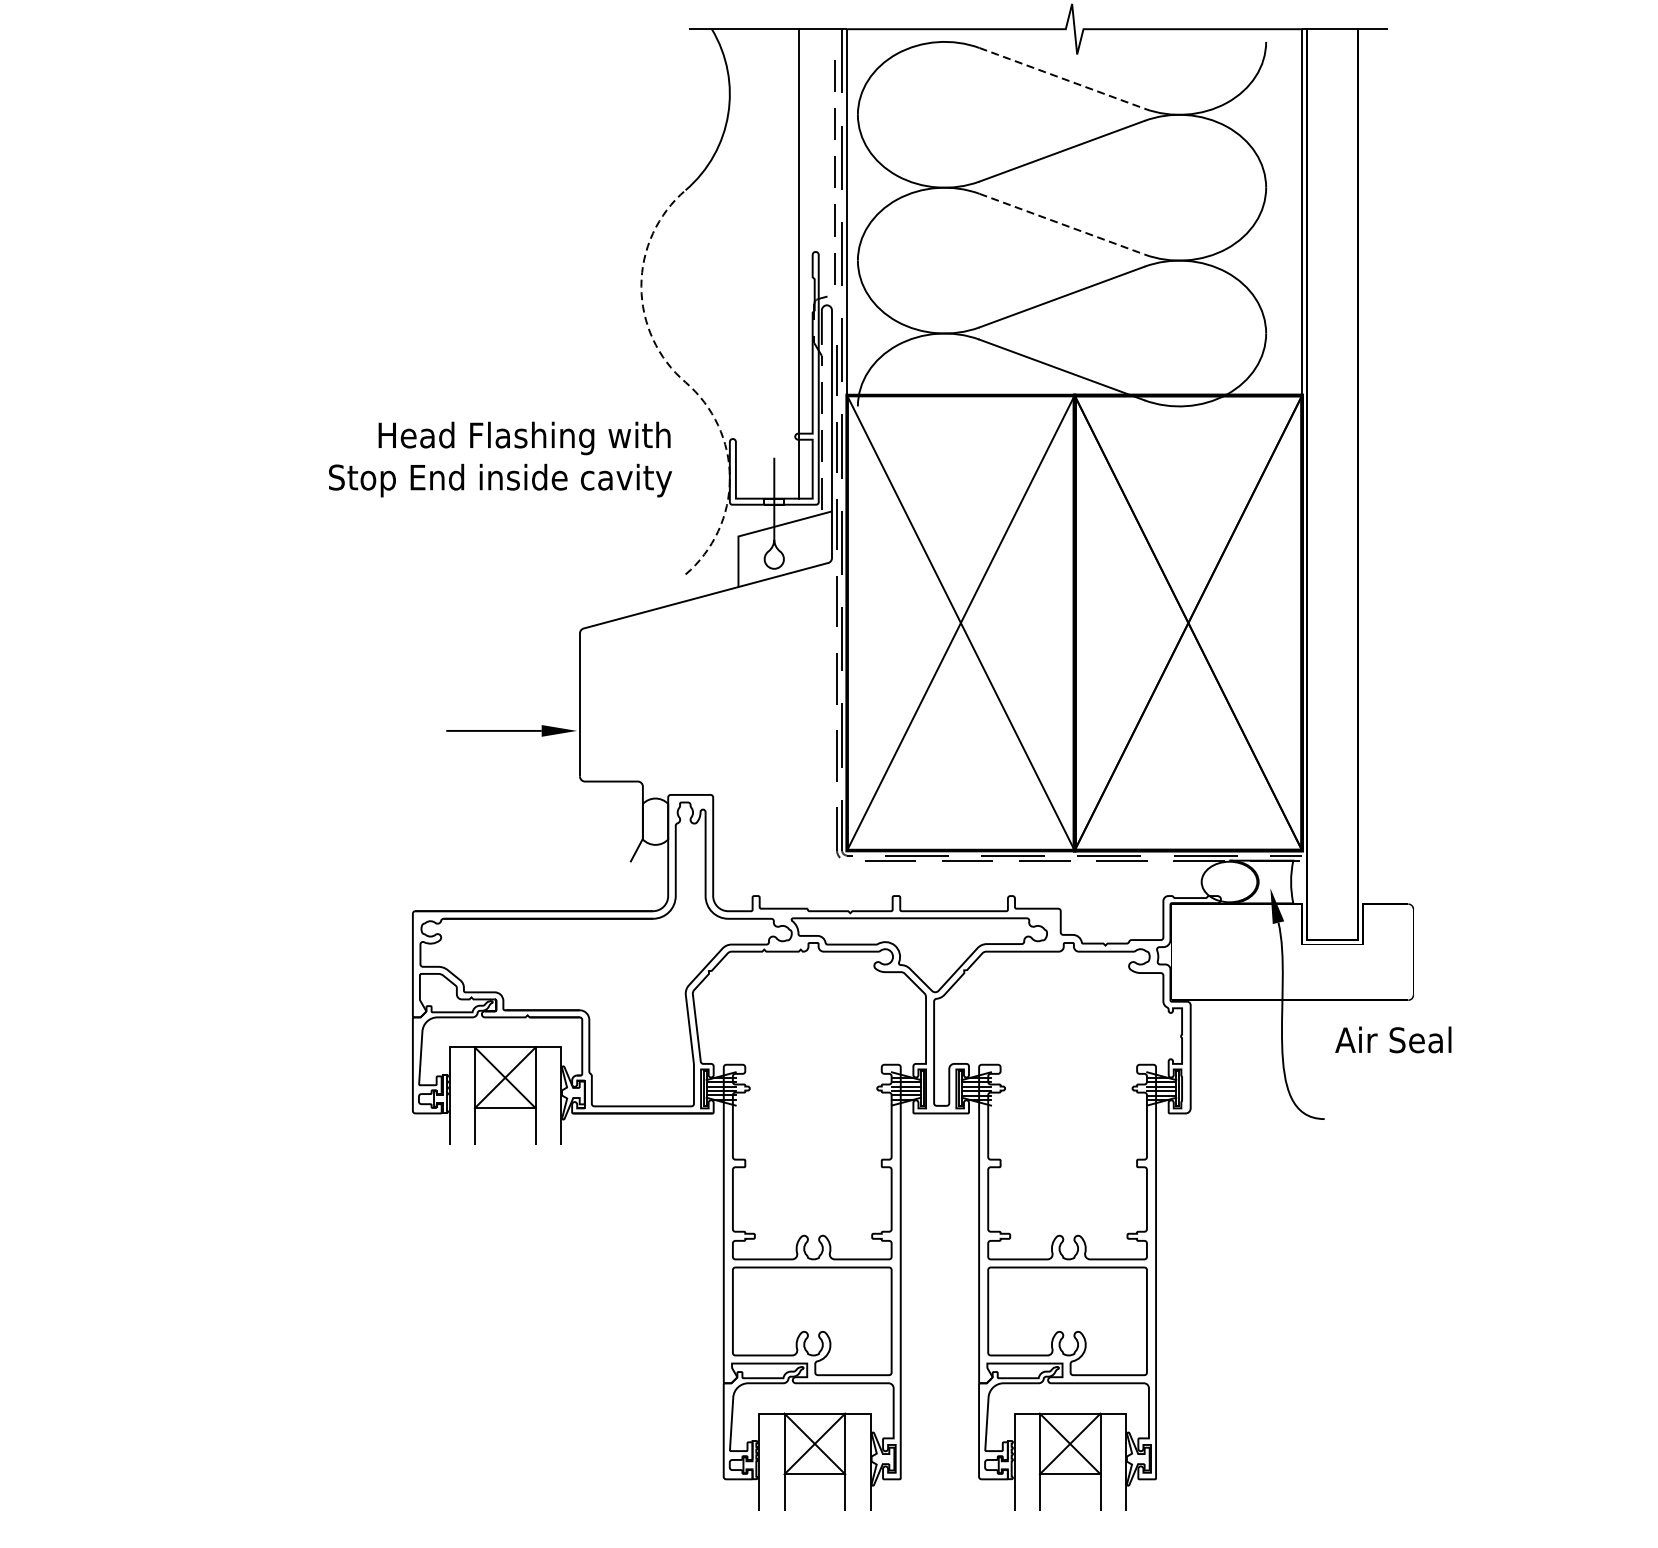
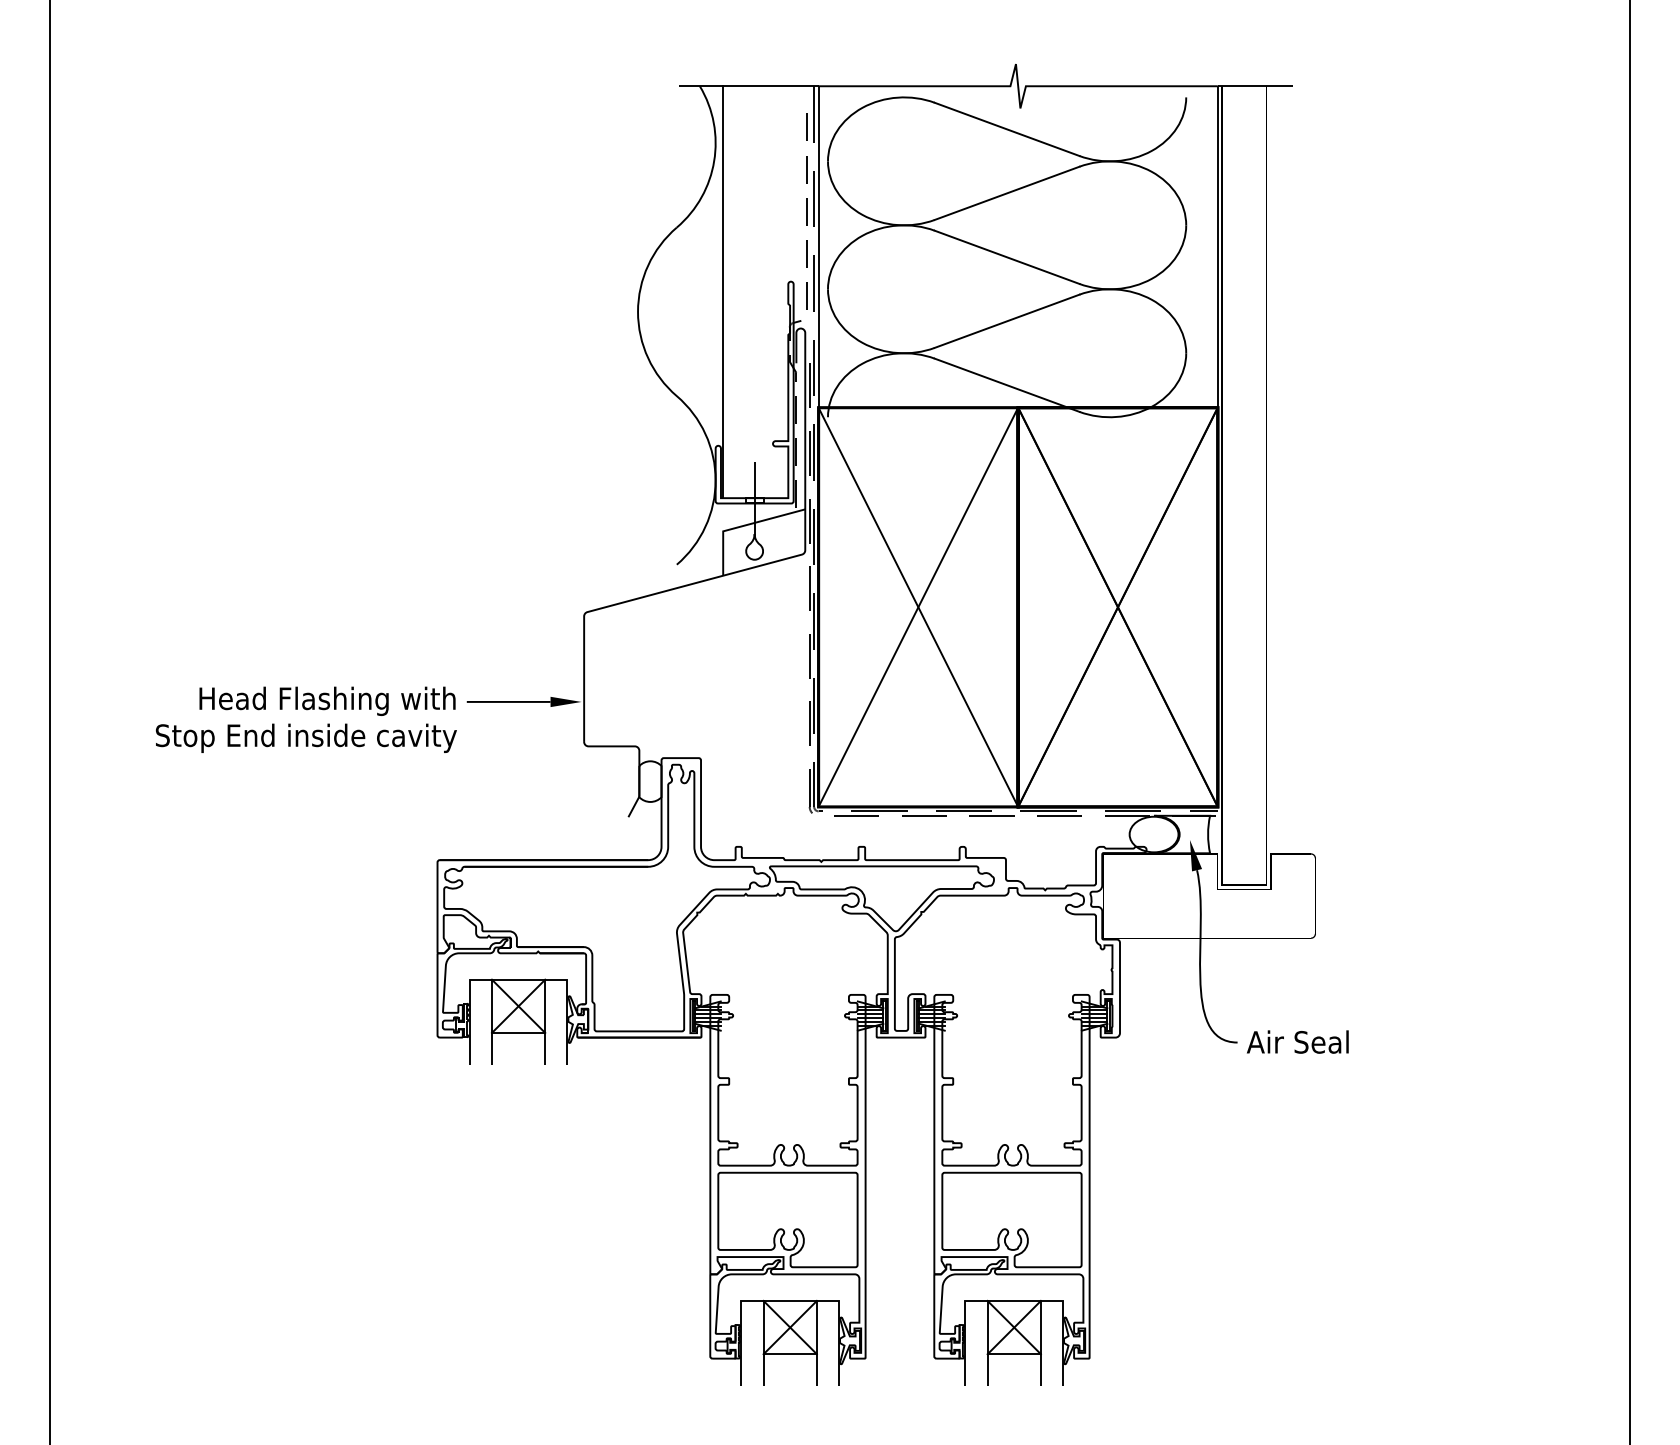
line: (1062, 78) -> (1007, 129), dashed -> solid
line: (1062, 224) -> (1007, 257), dashed -> solid
line: (799, 264) -> (723, 292), moved
line: (685, 382) -> (676, 396), dashed -> solid
text: (499, 459) -> (305, 719), moved
text: (1392, 1039) -> (1297, 1041), moved

